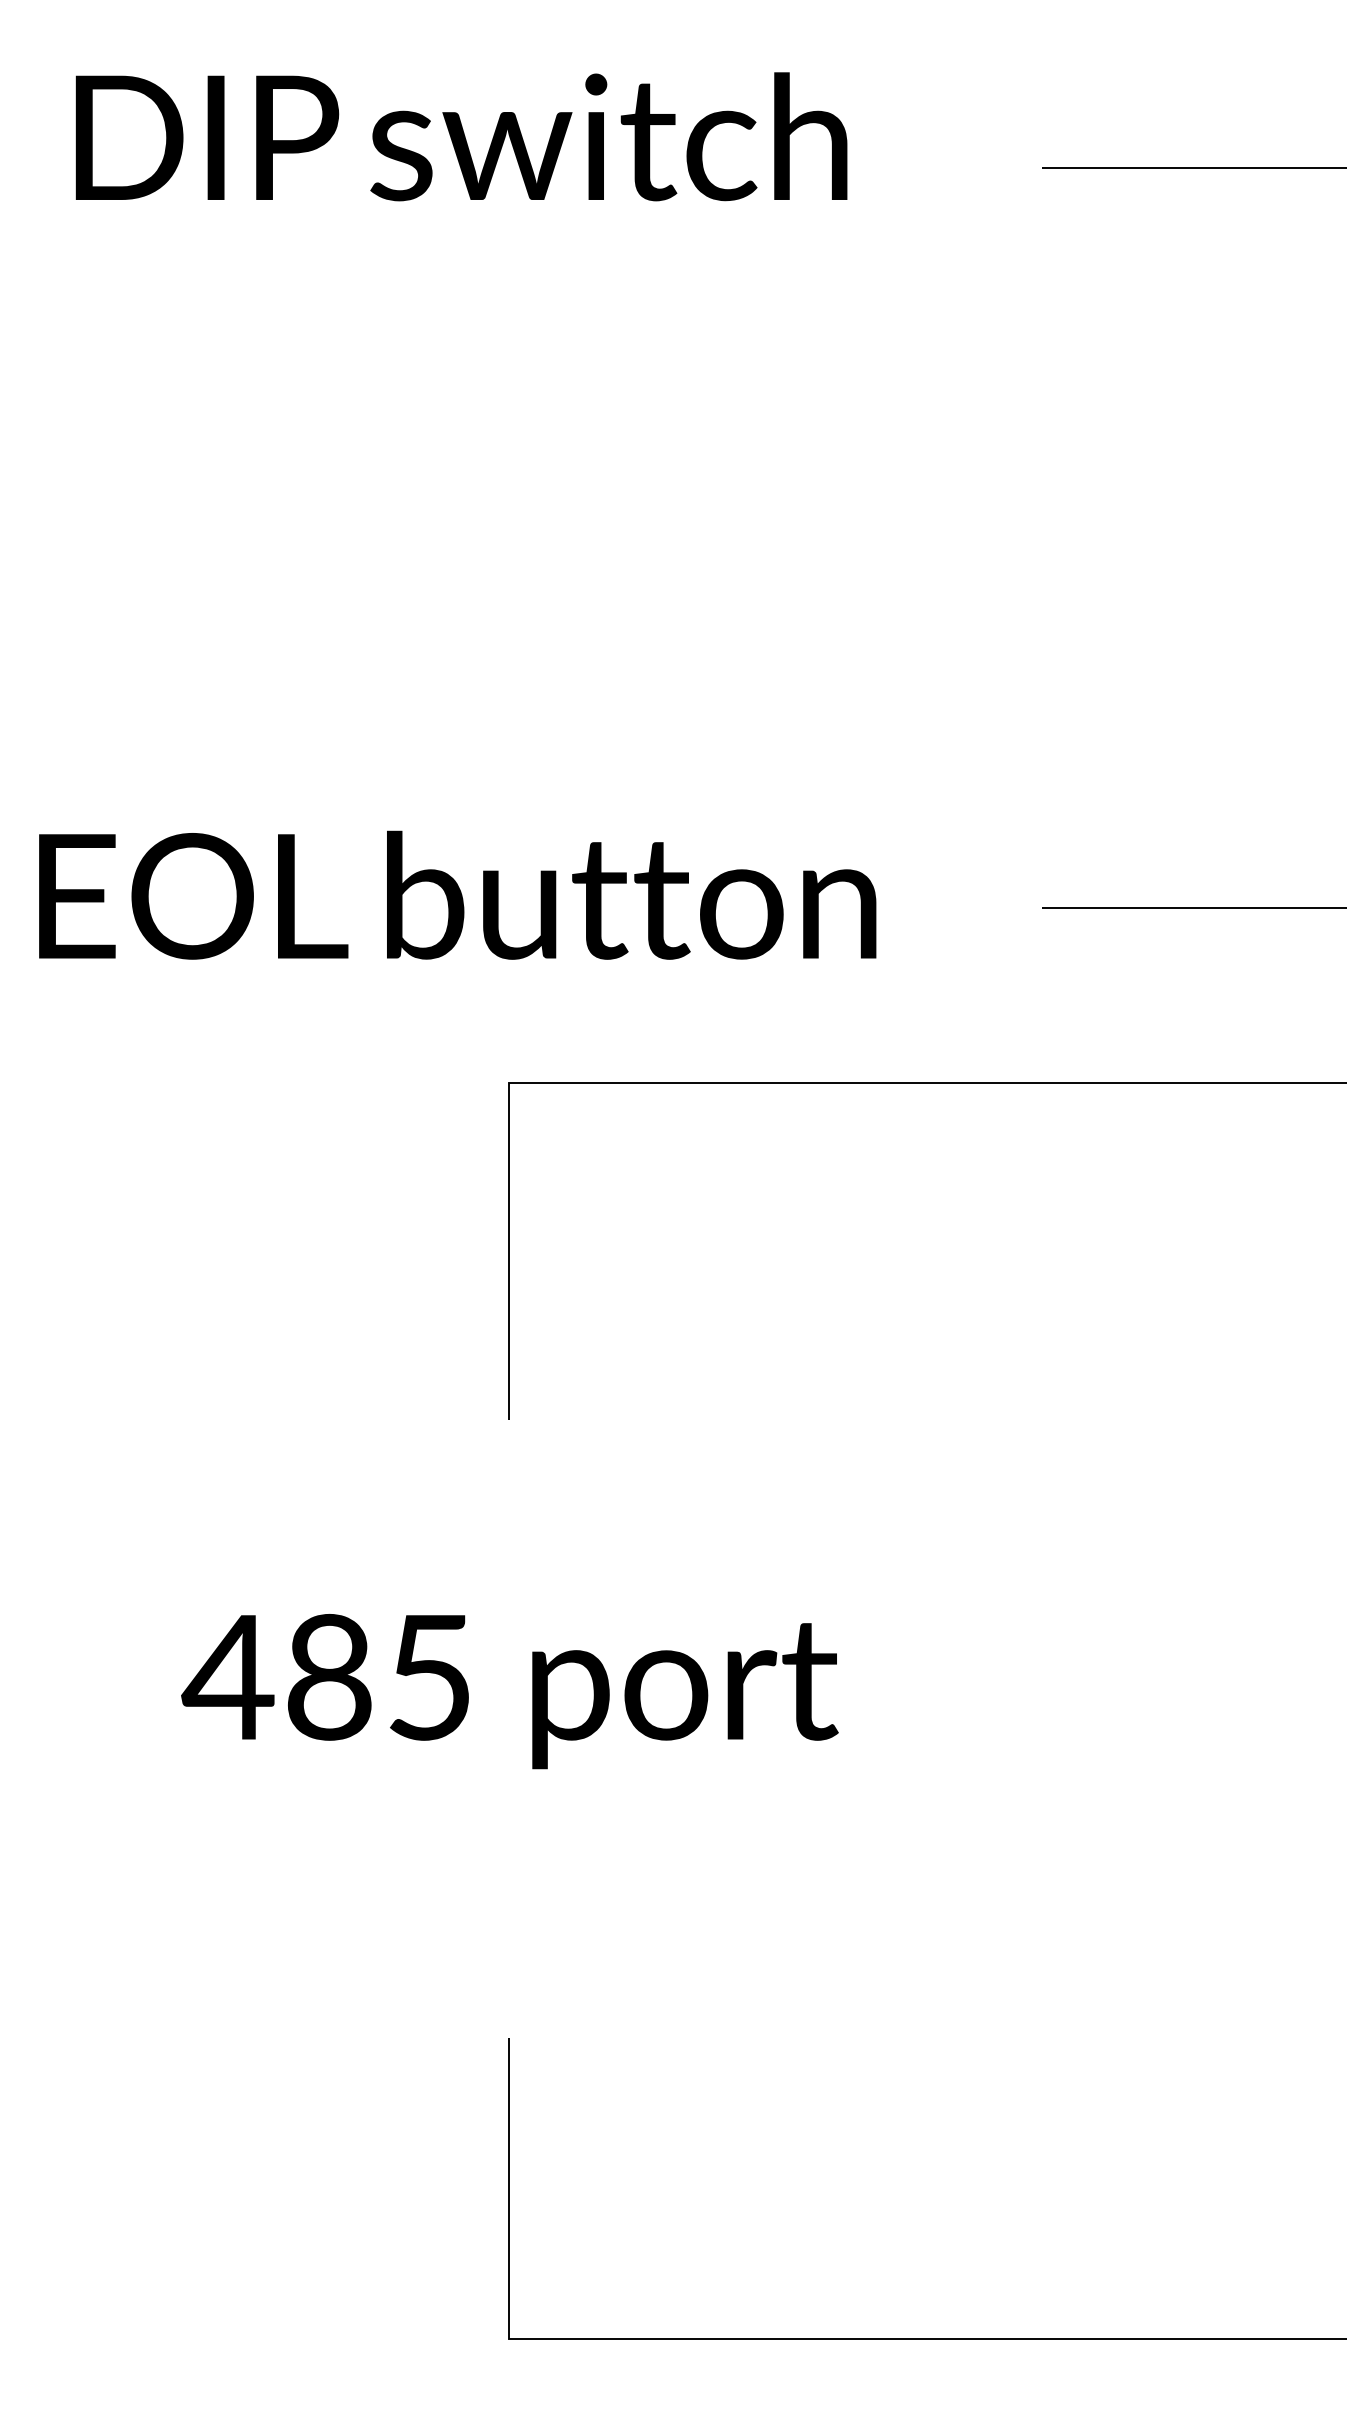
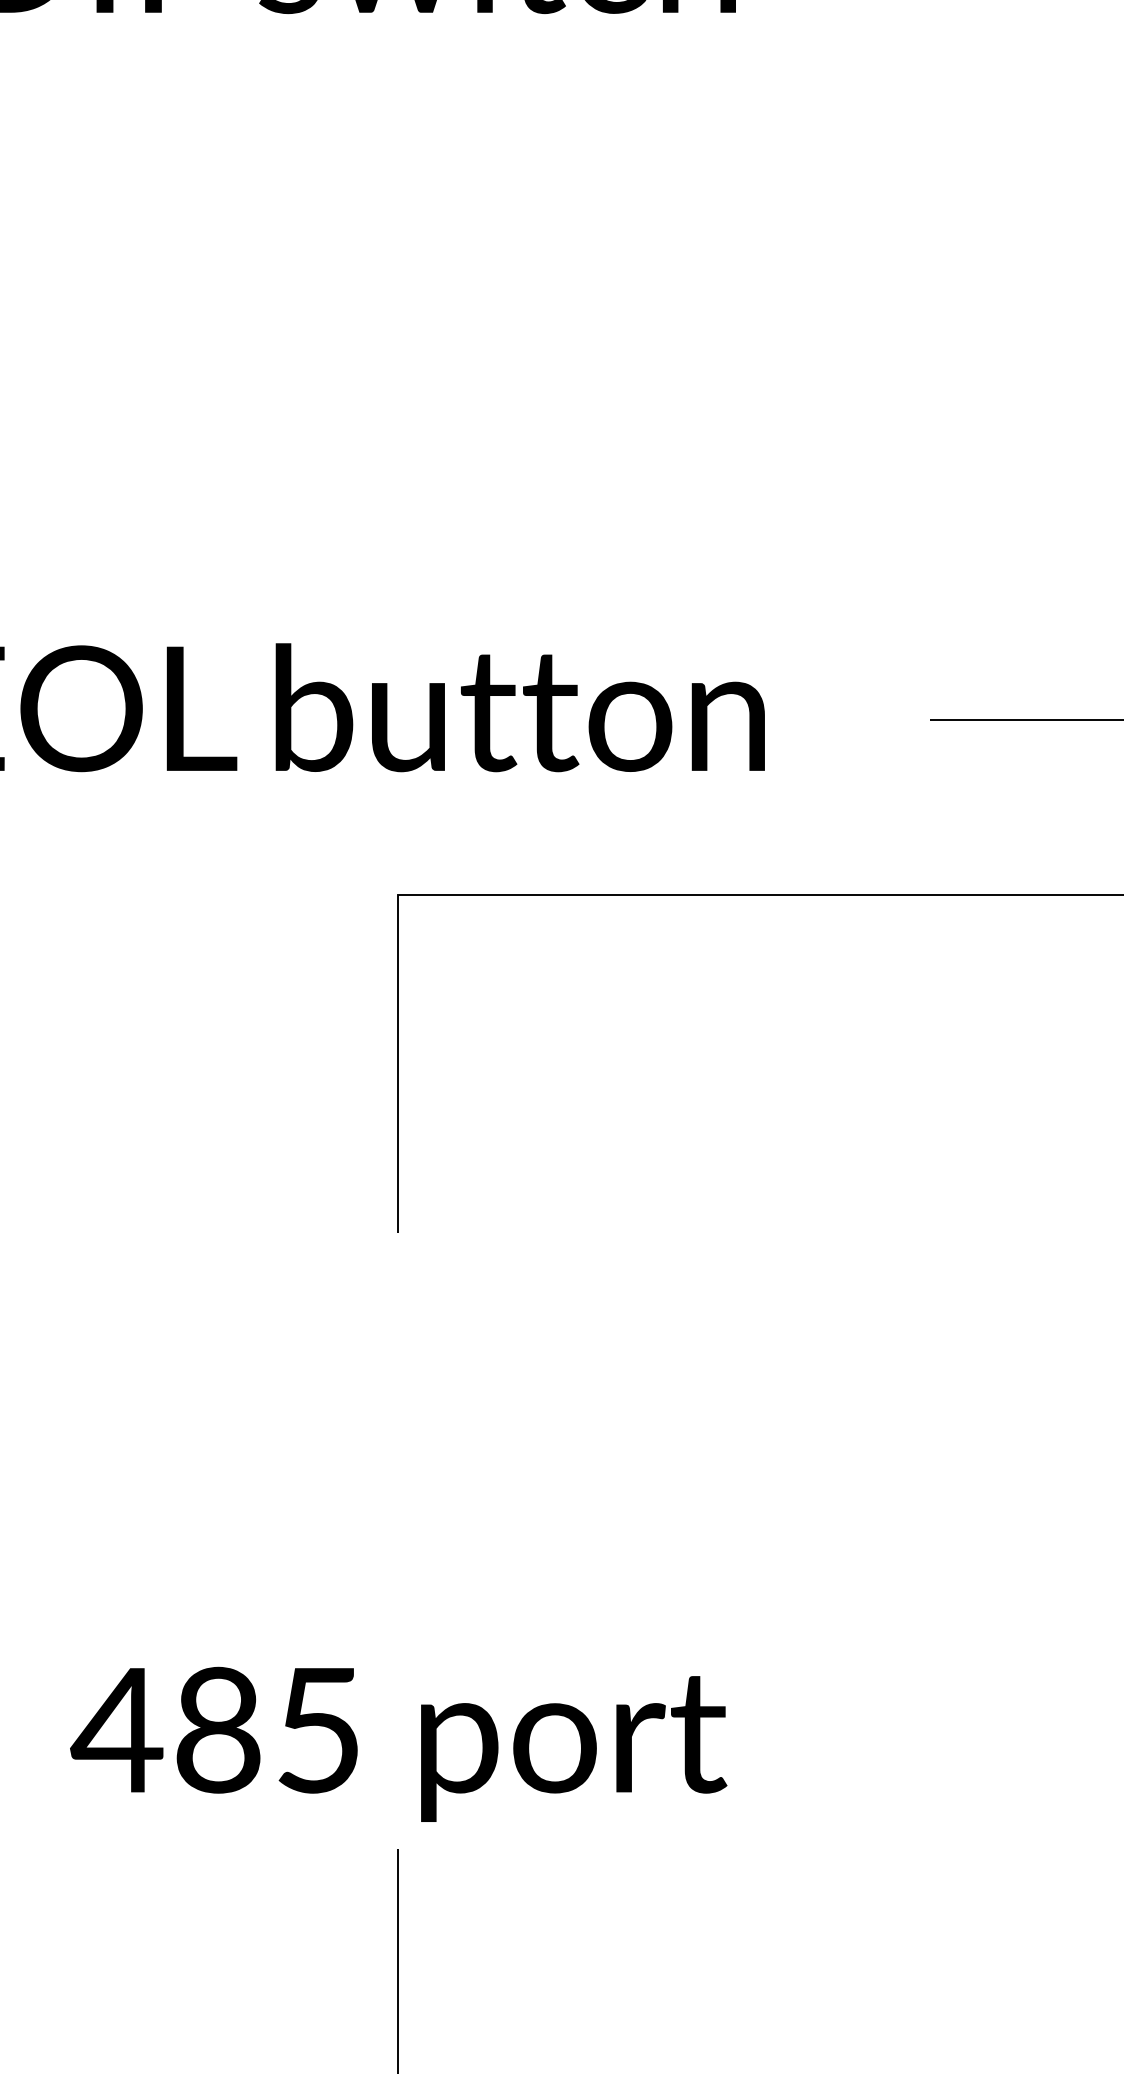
text: (509, 1691) -> (398, 1744), moved

